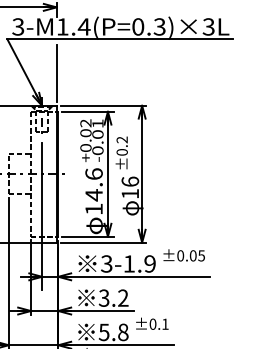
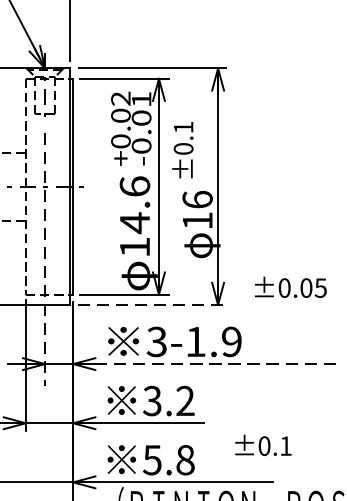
text: (121, 139) -> (182, 126), ±0.2 -> ±0.1
line: (42, 216) -> (45, 259), solid -> dashed
line: (103, 242) -> (151, 304), solid -> dashed
text: (183, 255) -> (289, 287), moved
line: (134, 276) -> (204, 363), solid -> dashed
text: (152, 323) -> (263, 444), moved

